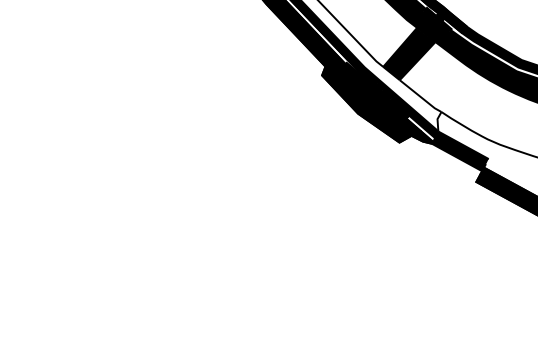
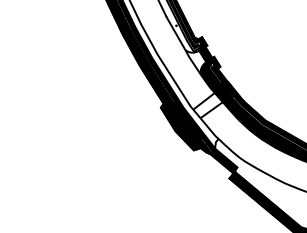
fill: (408, 53) -> (207, 105), removed

